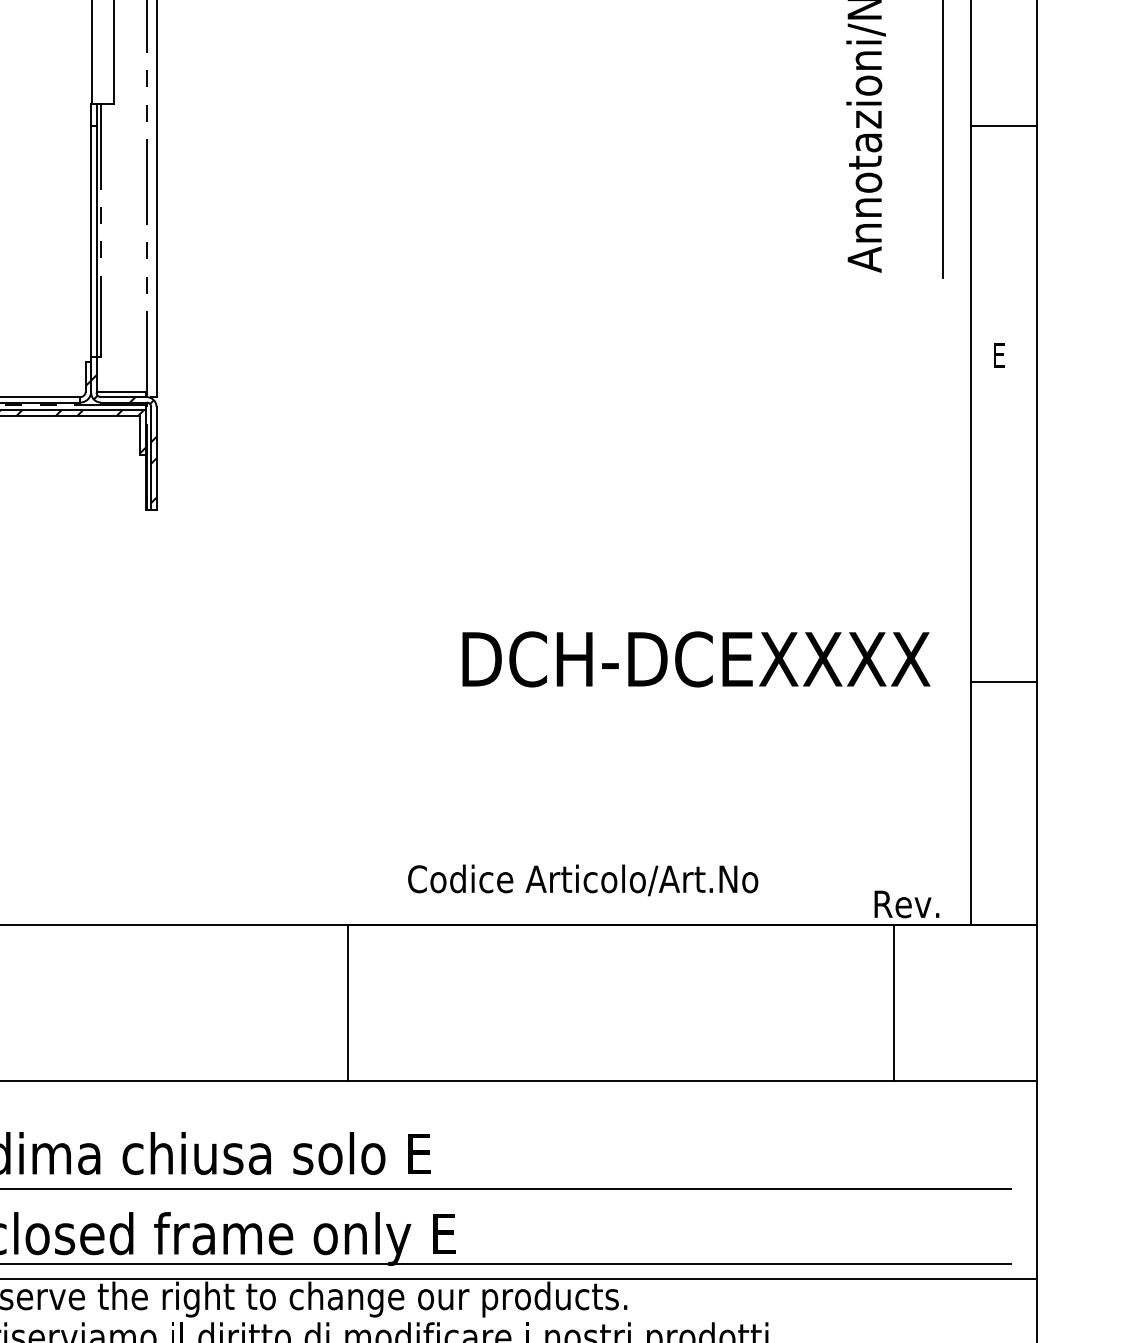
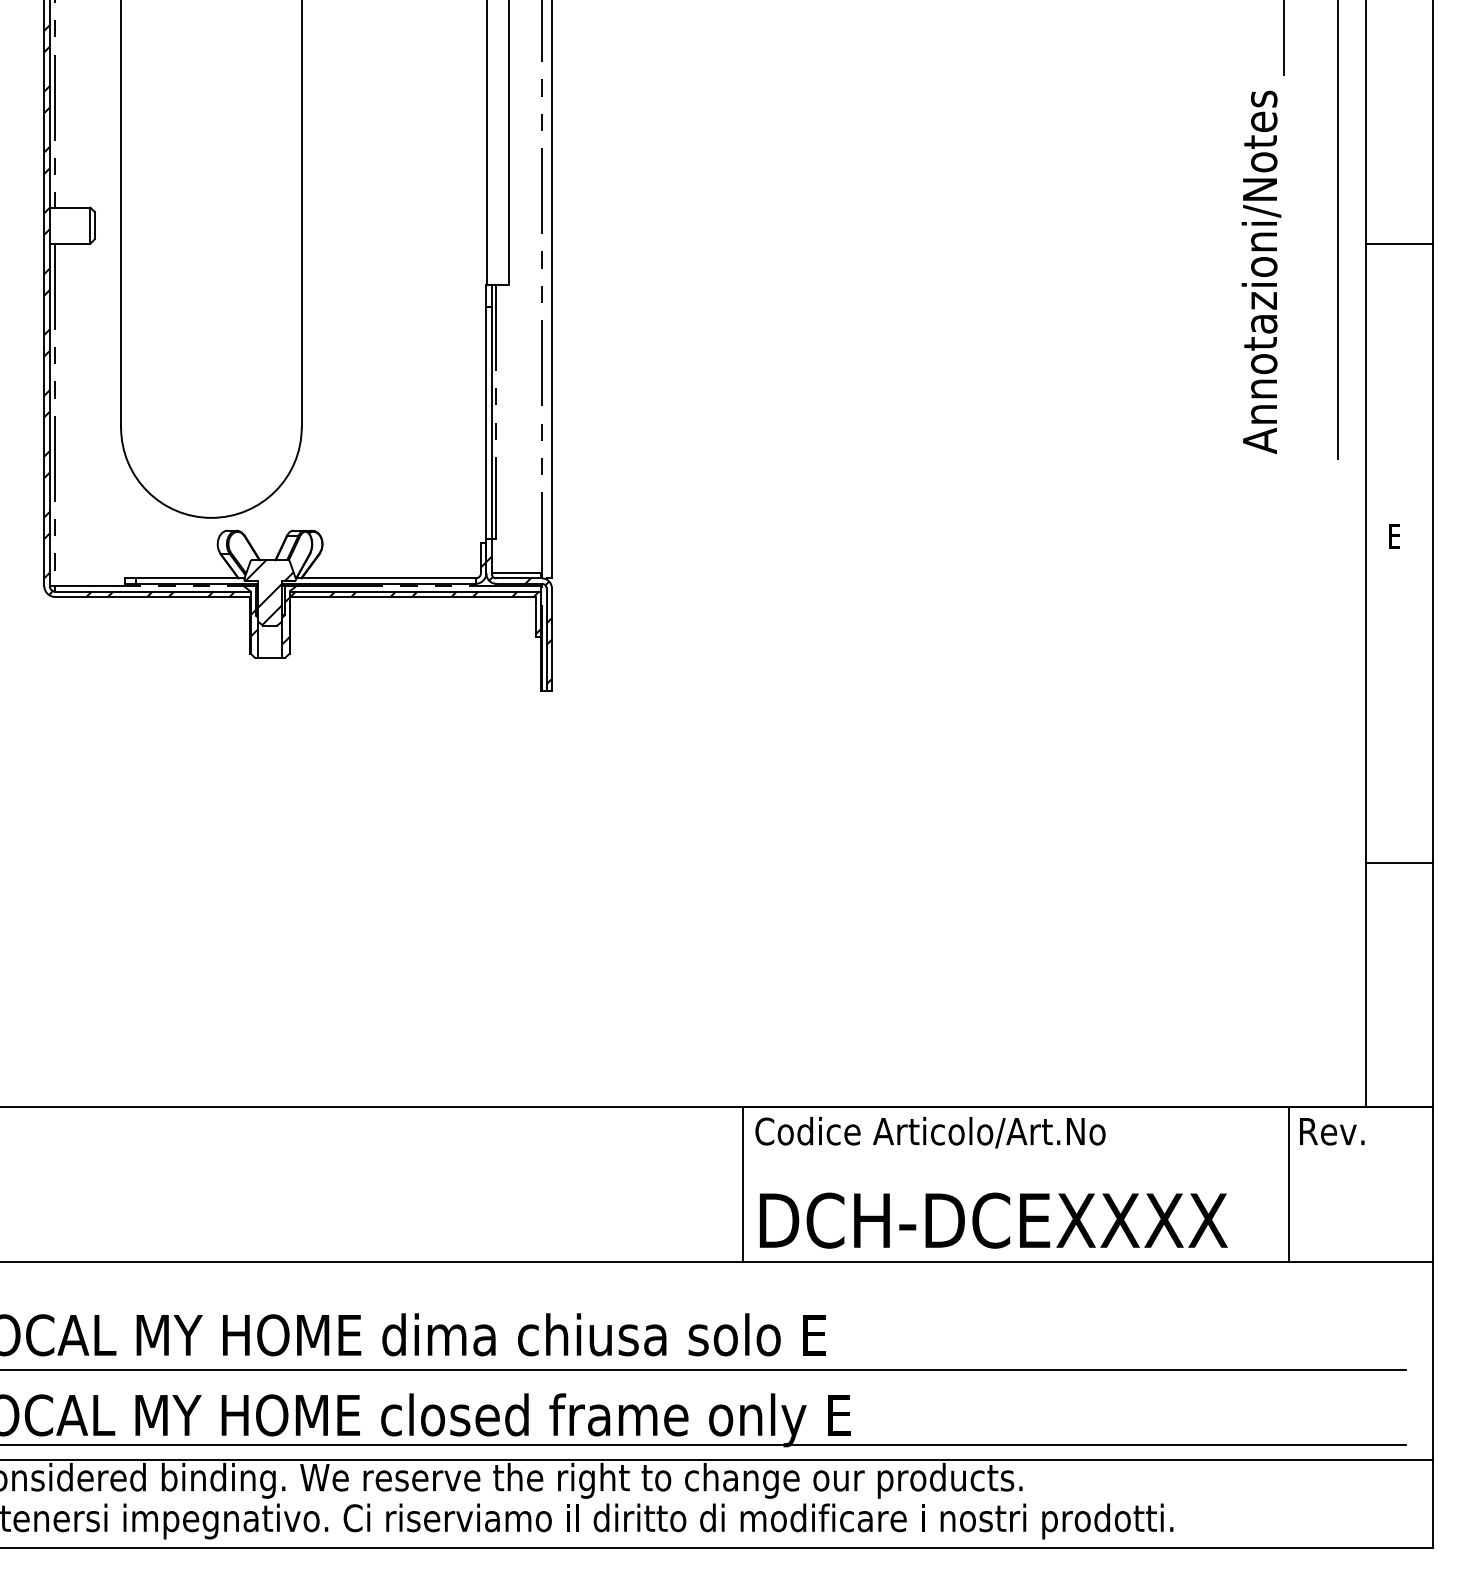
line: (1004, 126) -> (1399, 244), moved
text: (696, 659) -> (993, 1220), moved
text: (583, 880) -> (930, 1132), moved
text: (907, 904) -> (1332, 1131), moved

